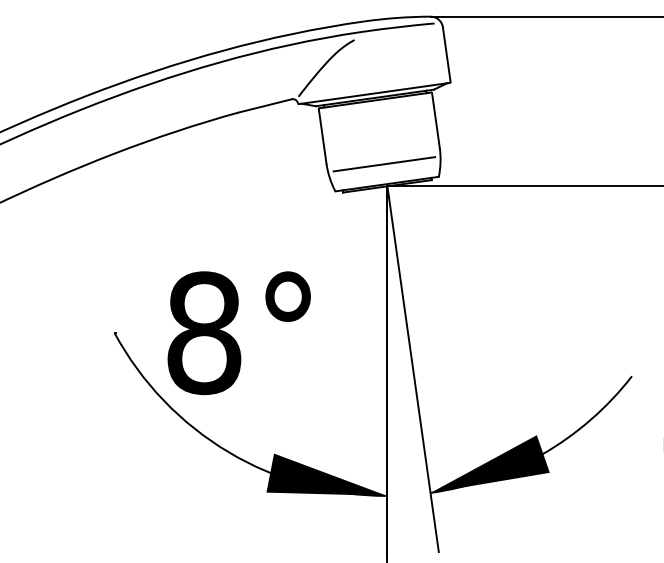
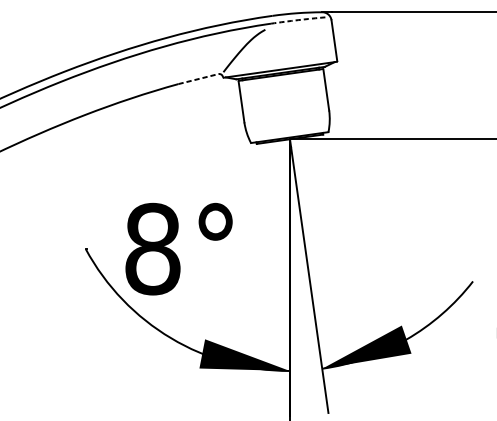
arc: (398, 27) -> (298, 20), solid -> dashed
line: (265, 105) -> (198, 78), solid -> dashed
line: (384, 164) -> (287, 122), removed

